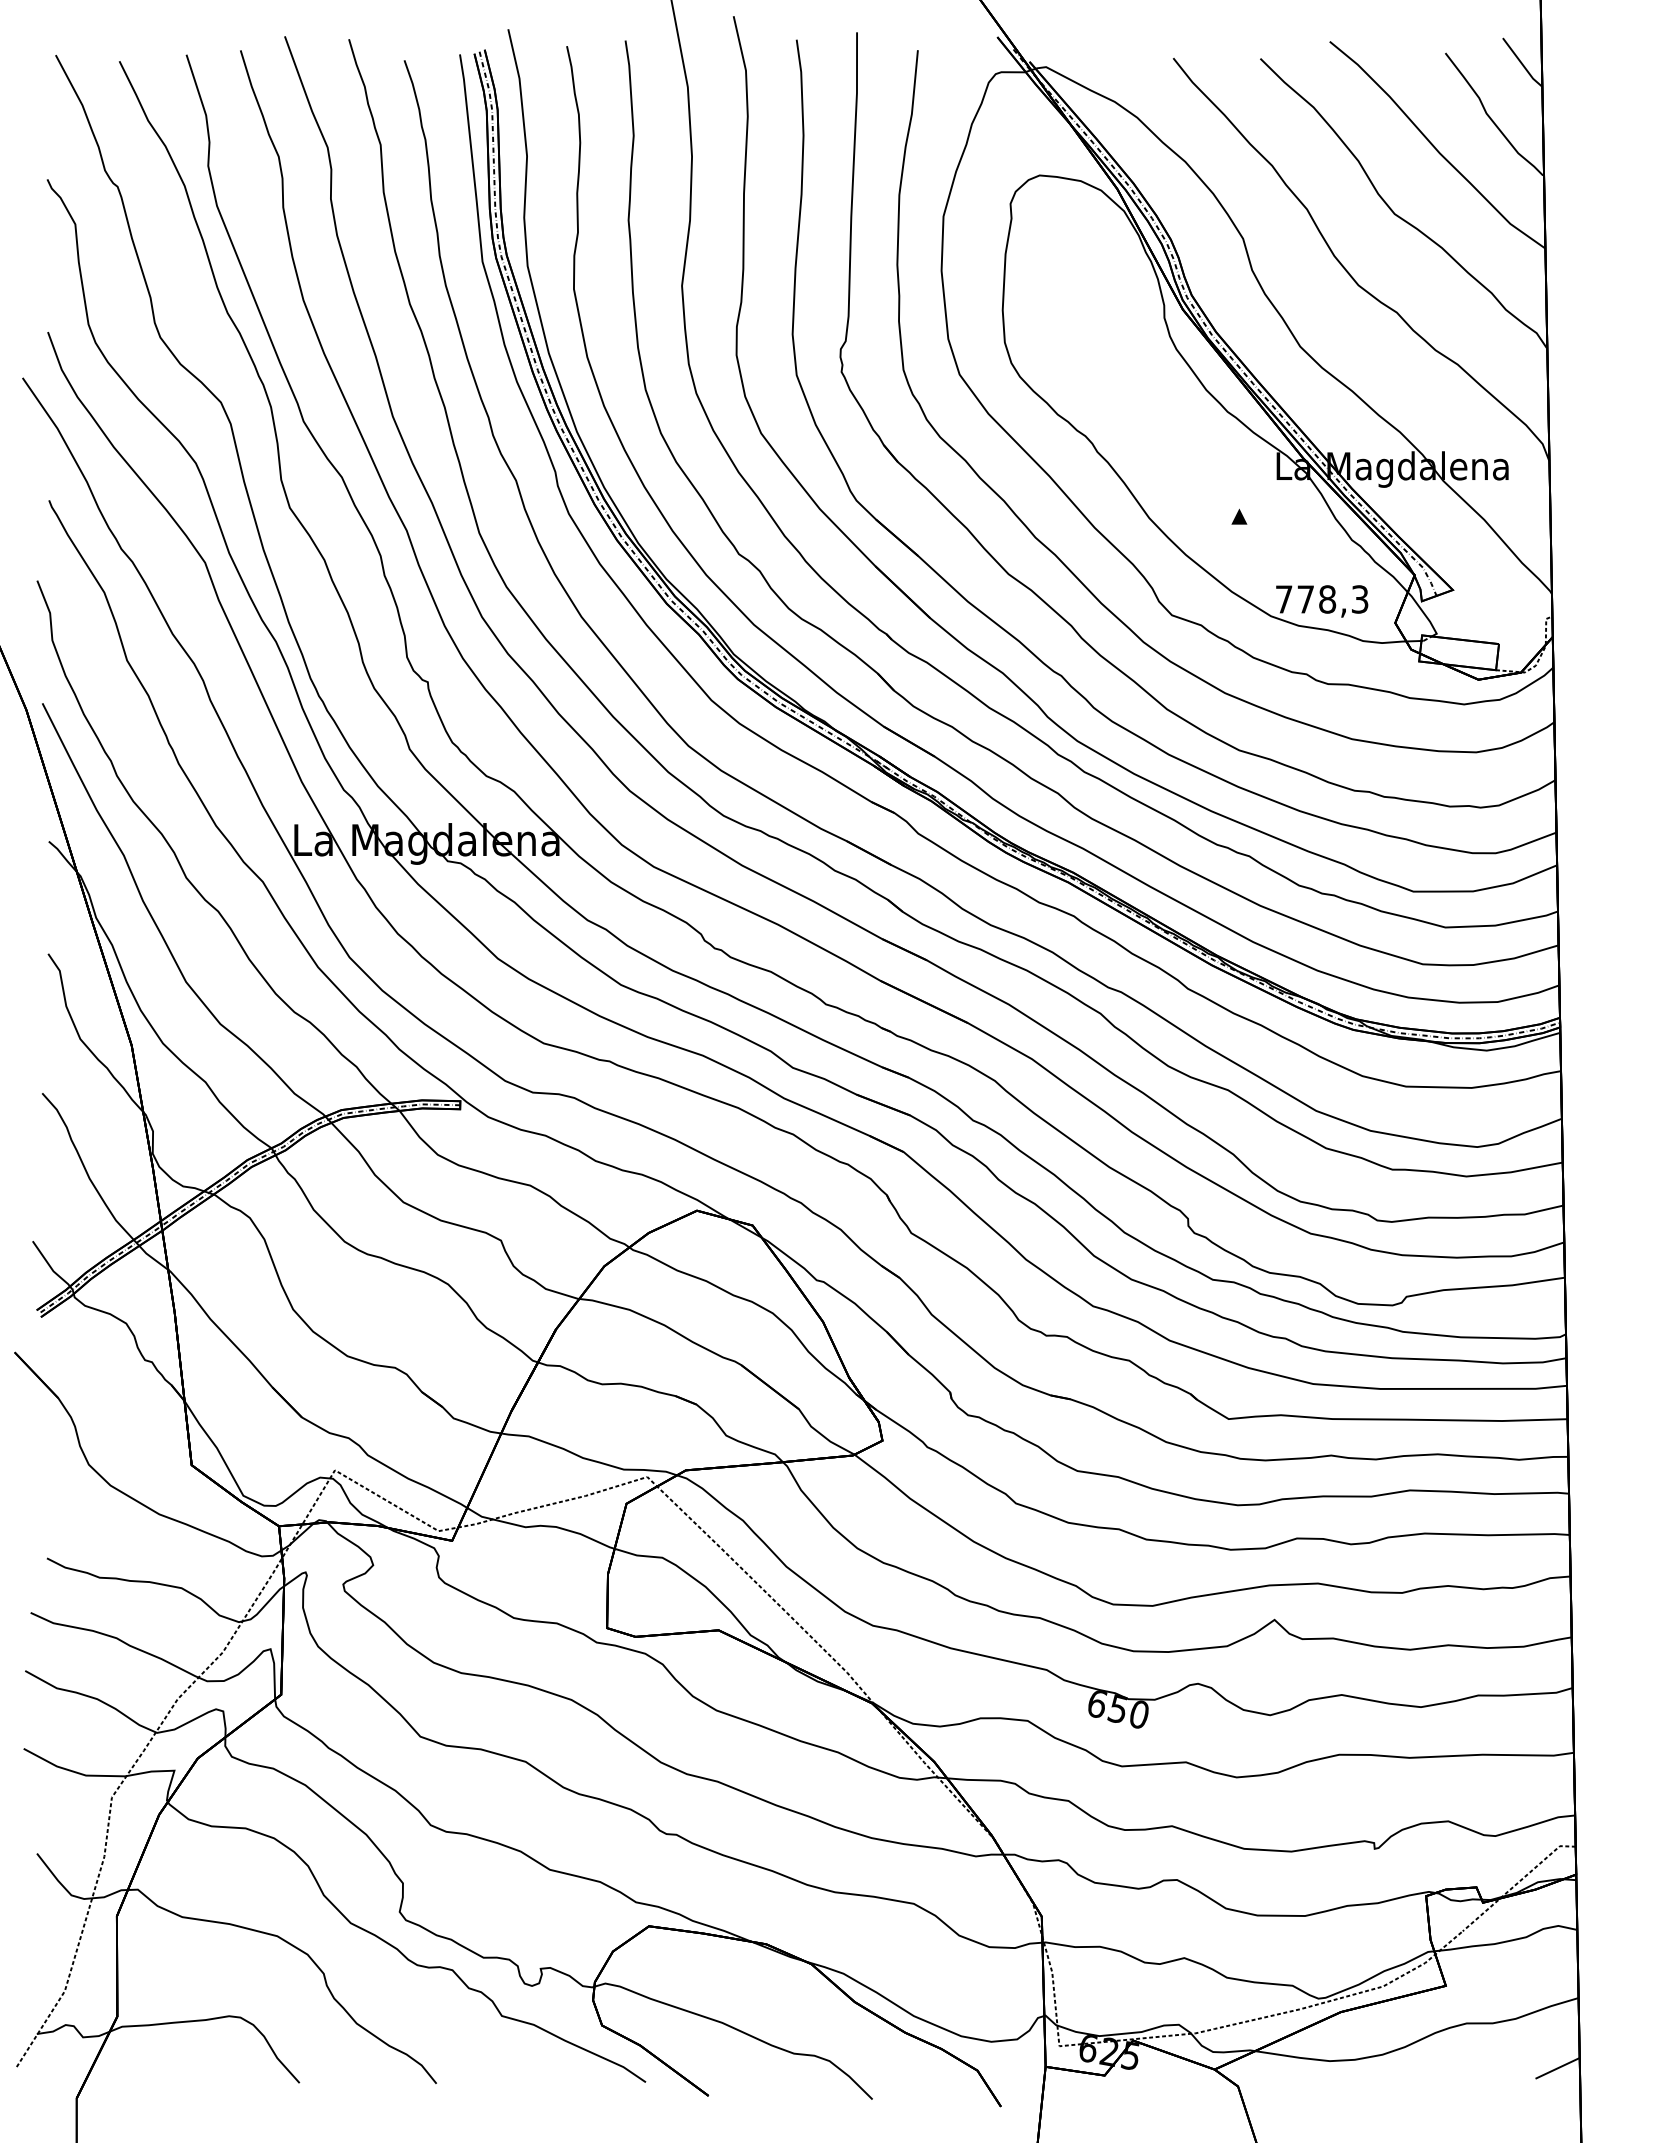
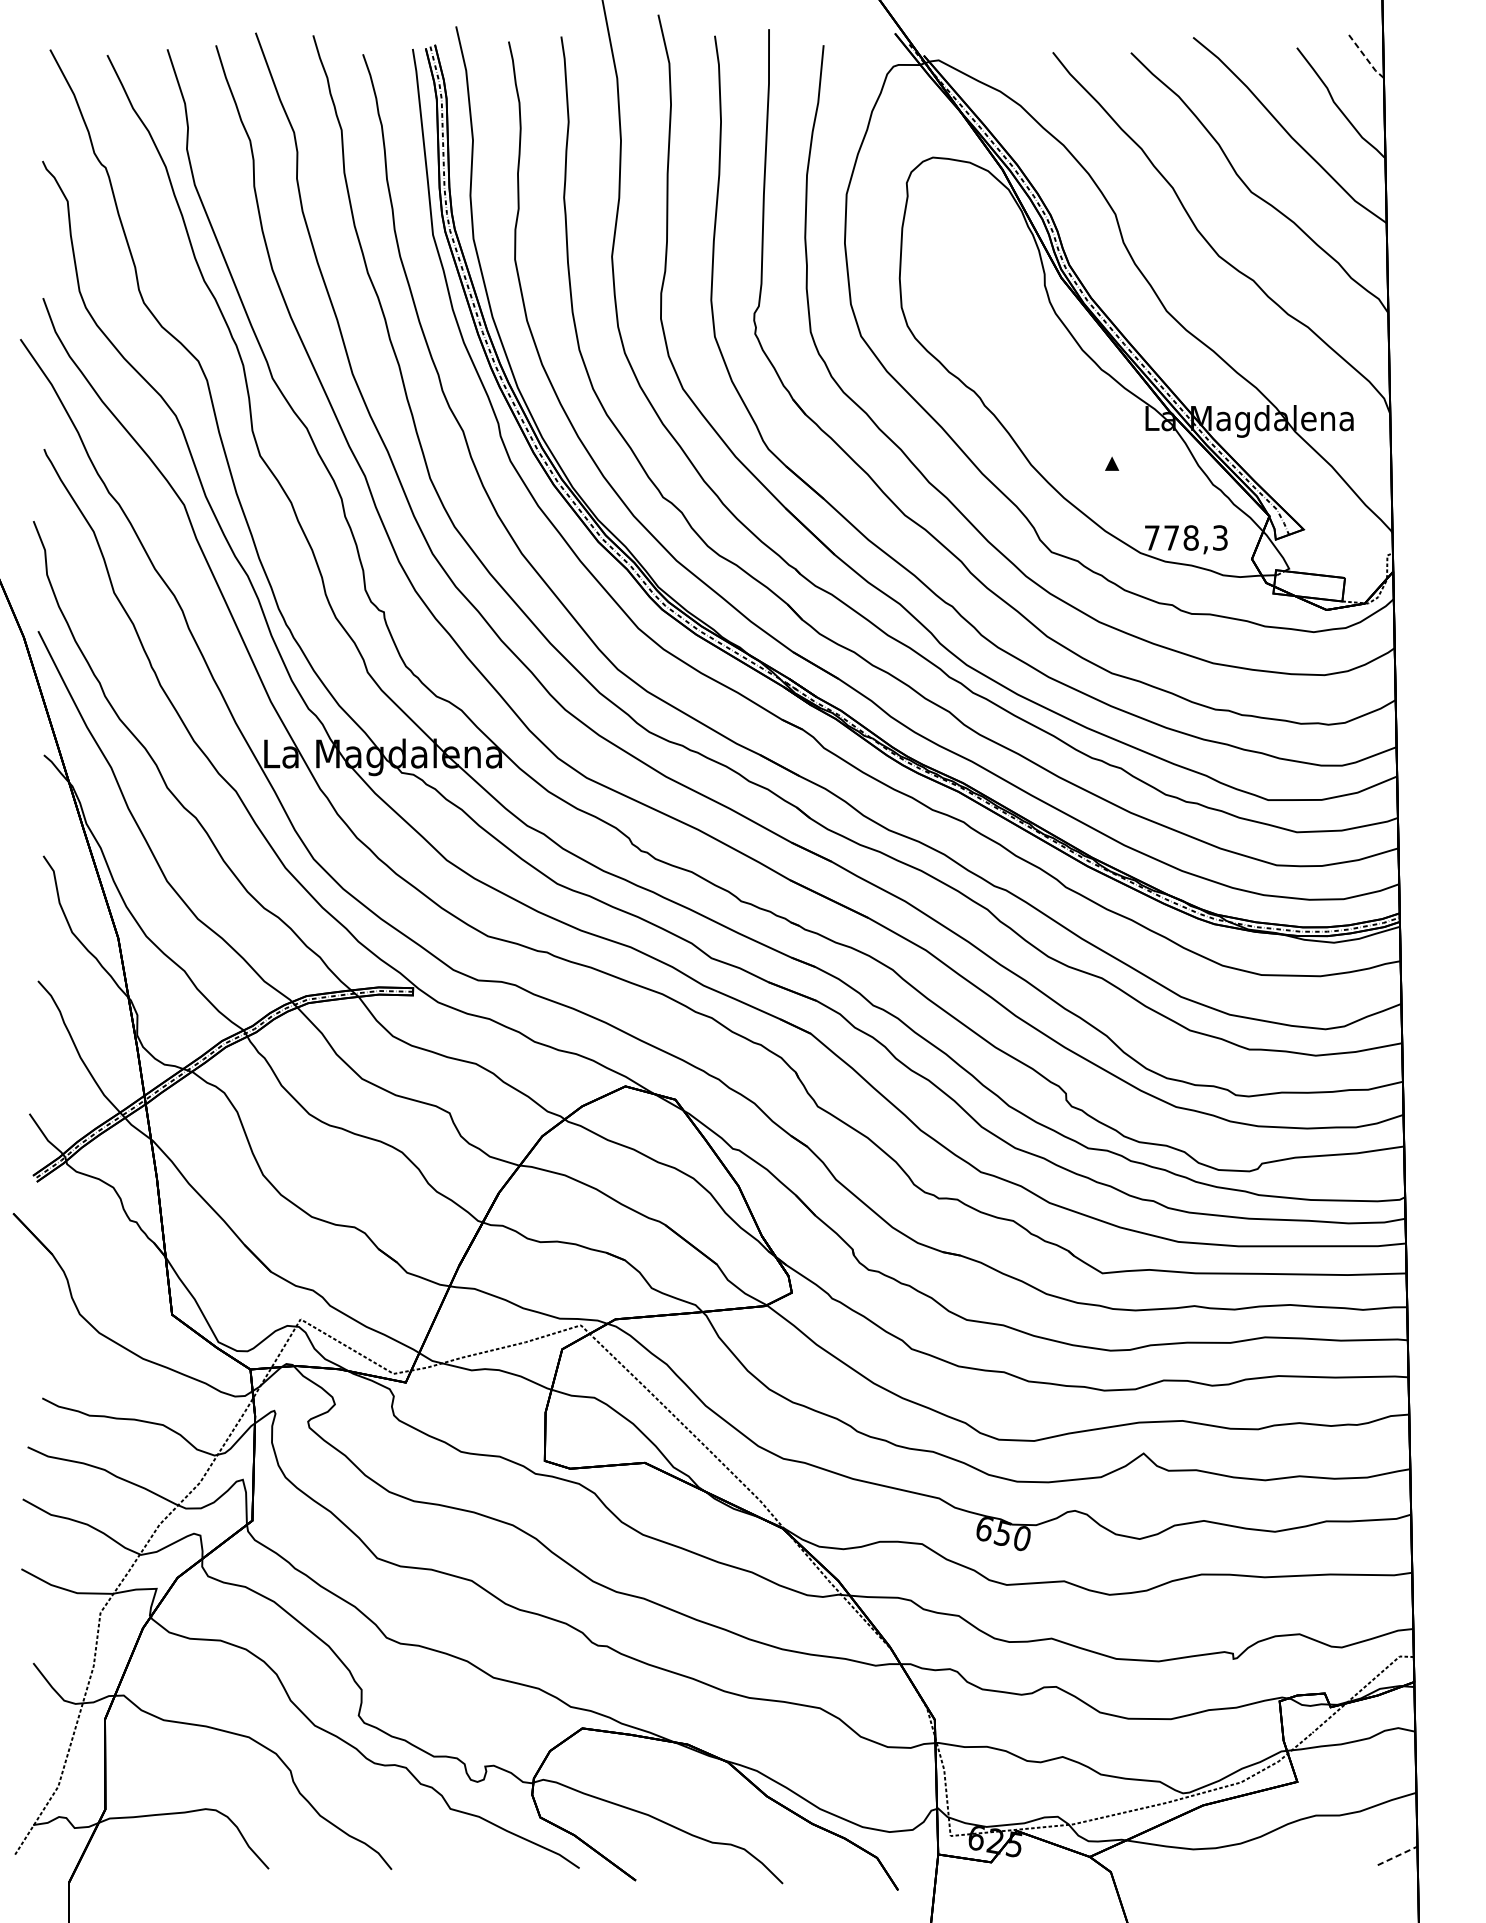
line: (1521, 63) -> (1365, 57), solid -> dashed
line: (1558, 2068) -> (1398, 1856), solid -> dashed

